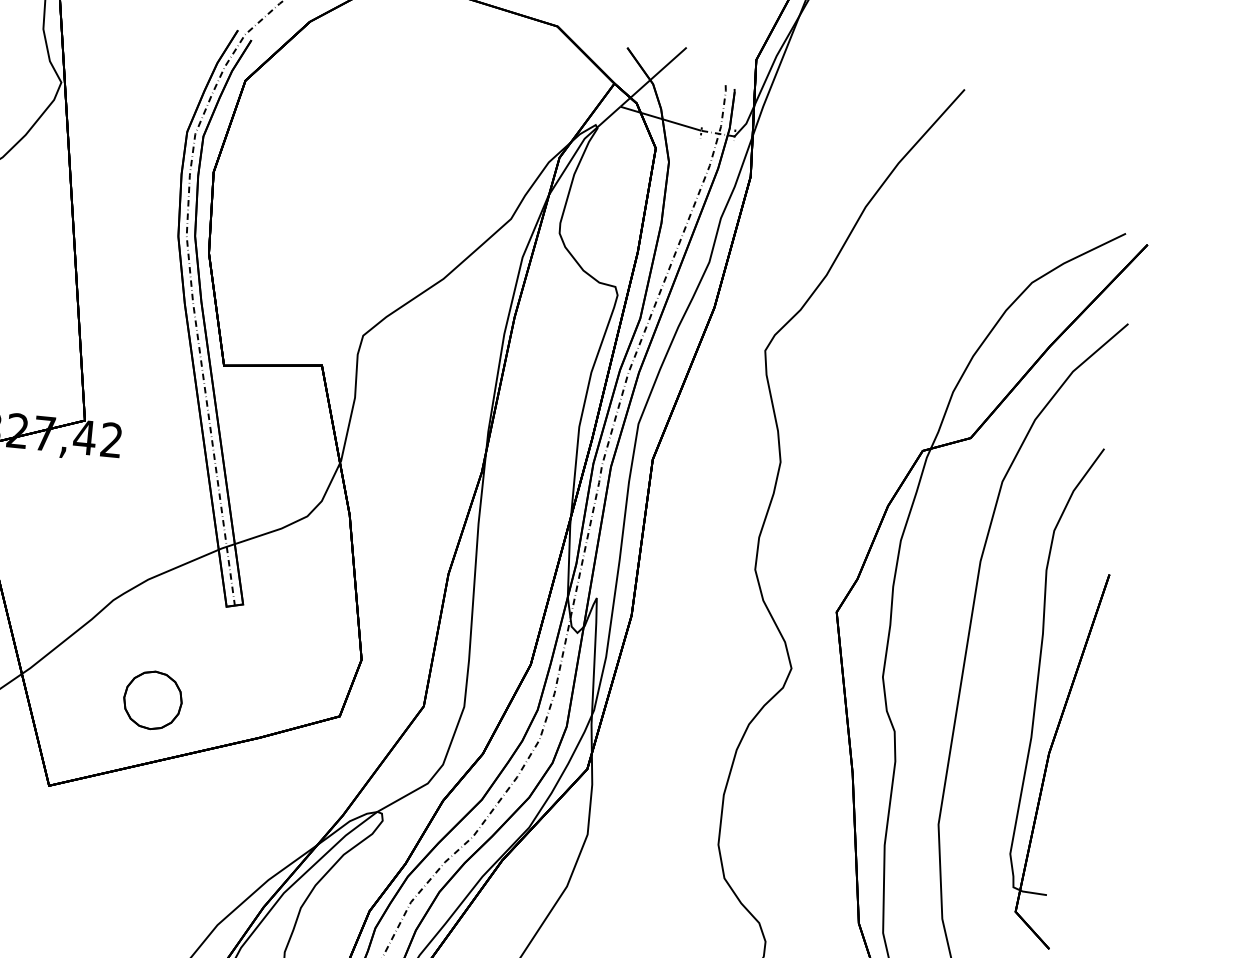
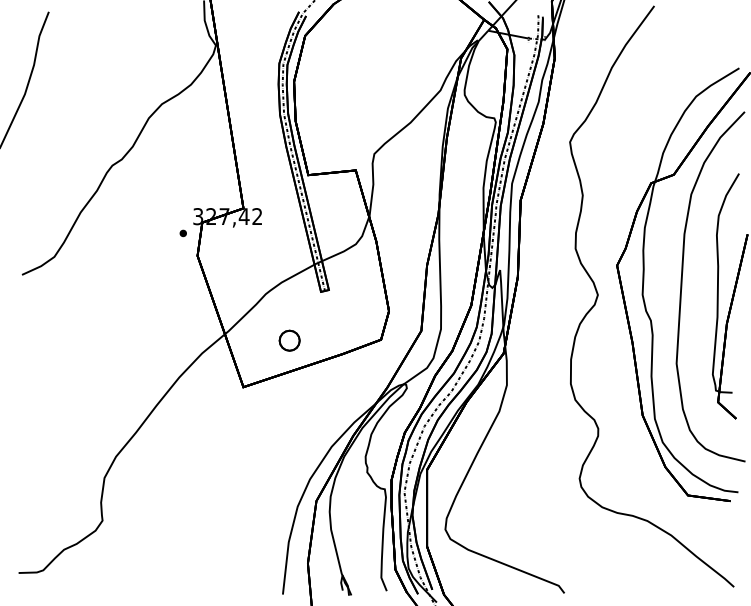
part: (152, 699) -> (289, 340), size x0.71

